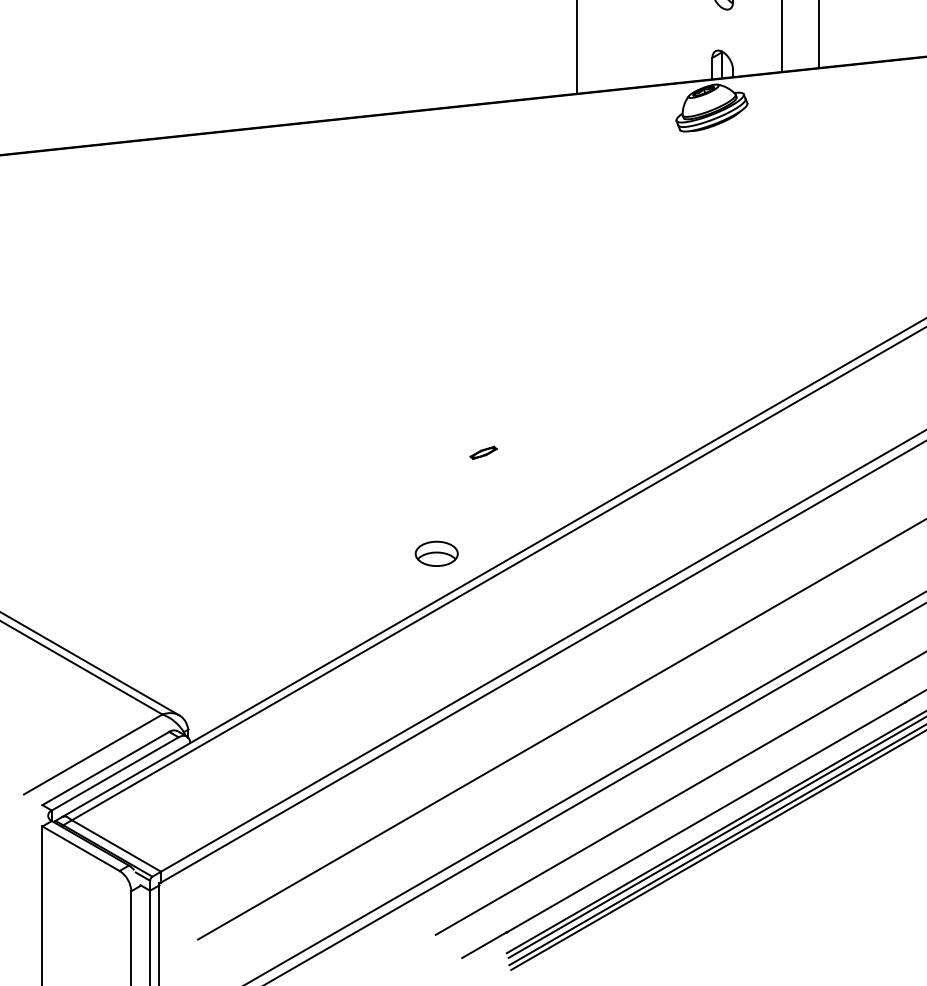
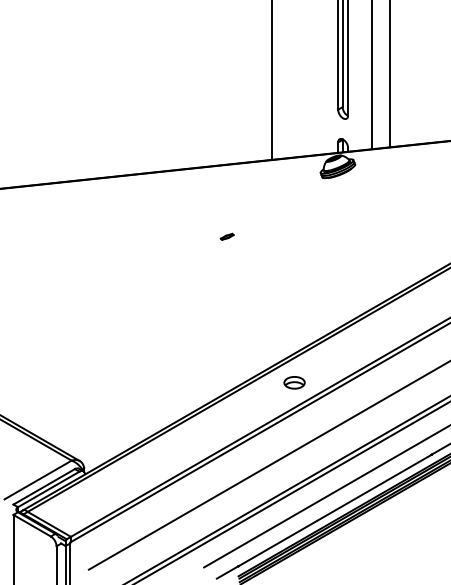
part: (481, 452) -> (226, 236), moved
part: (436, 553) -> (294, 382), moved

